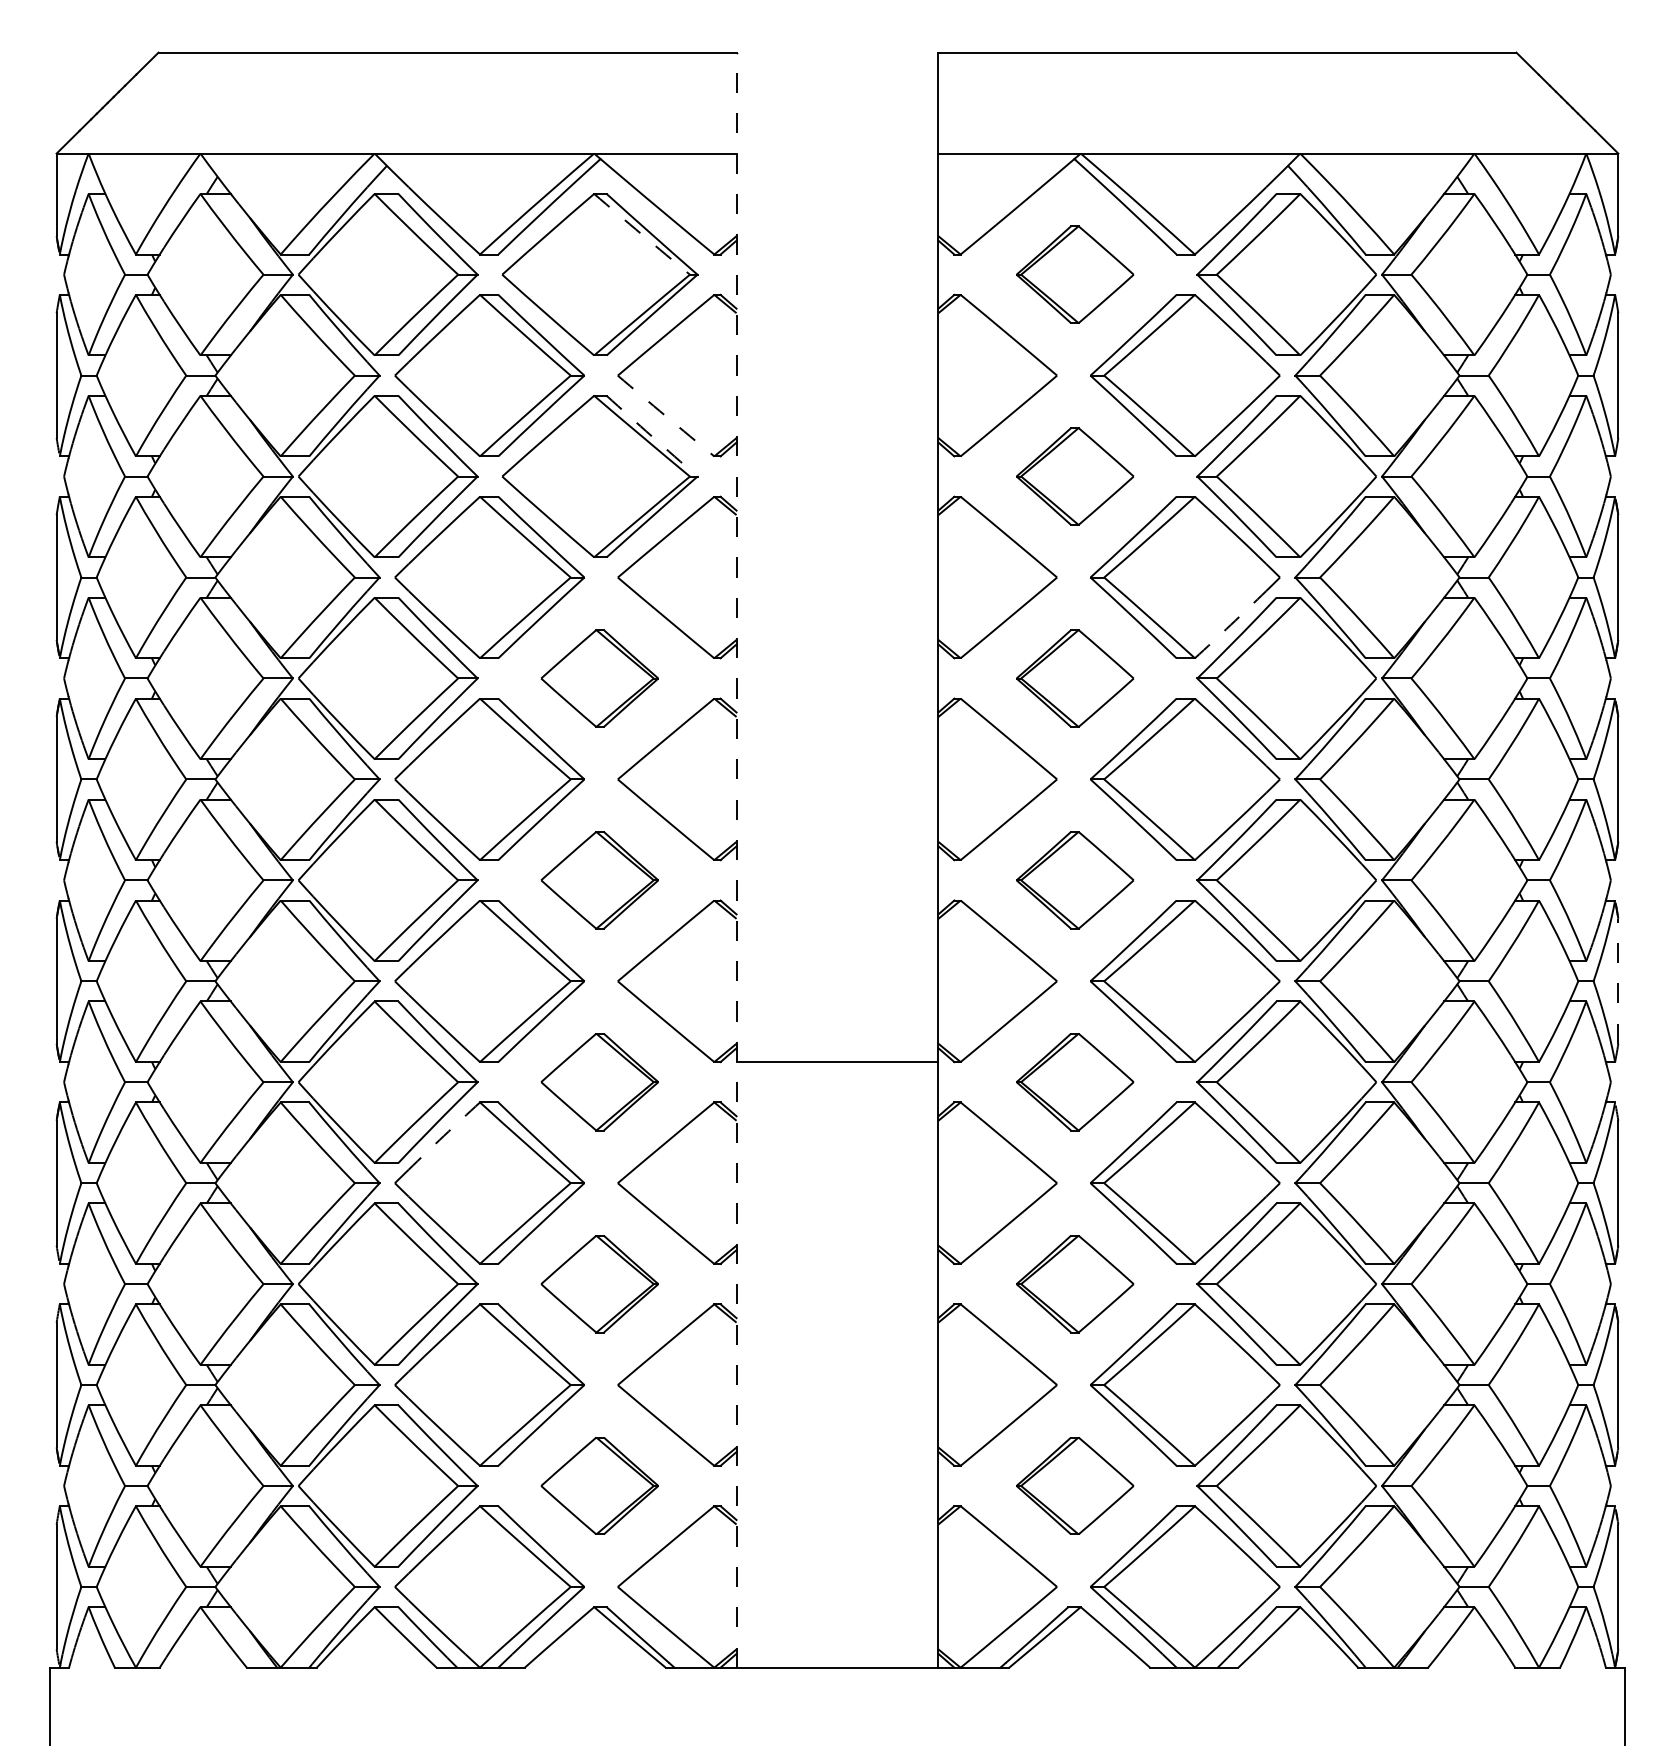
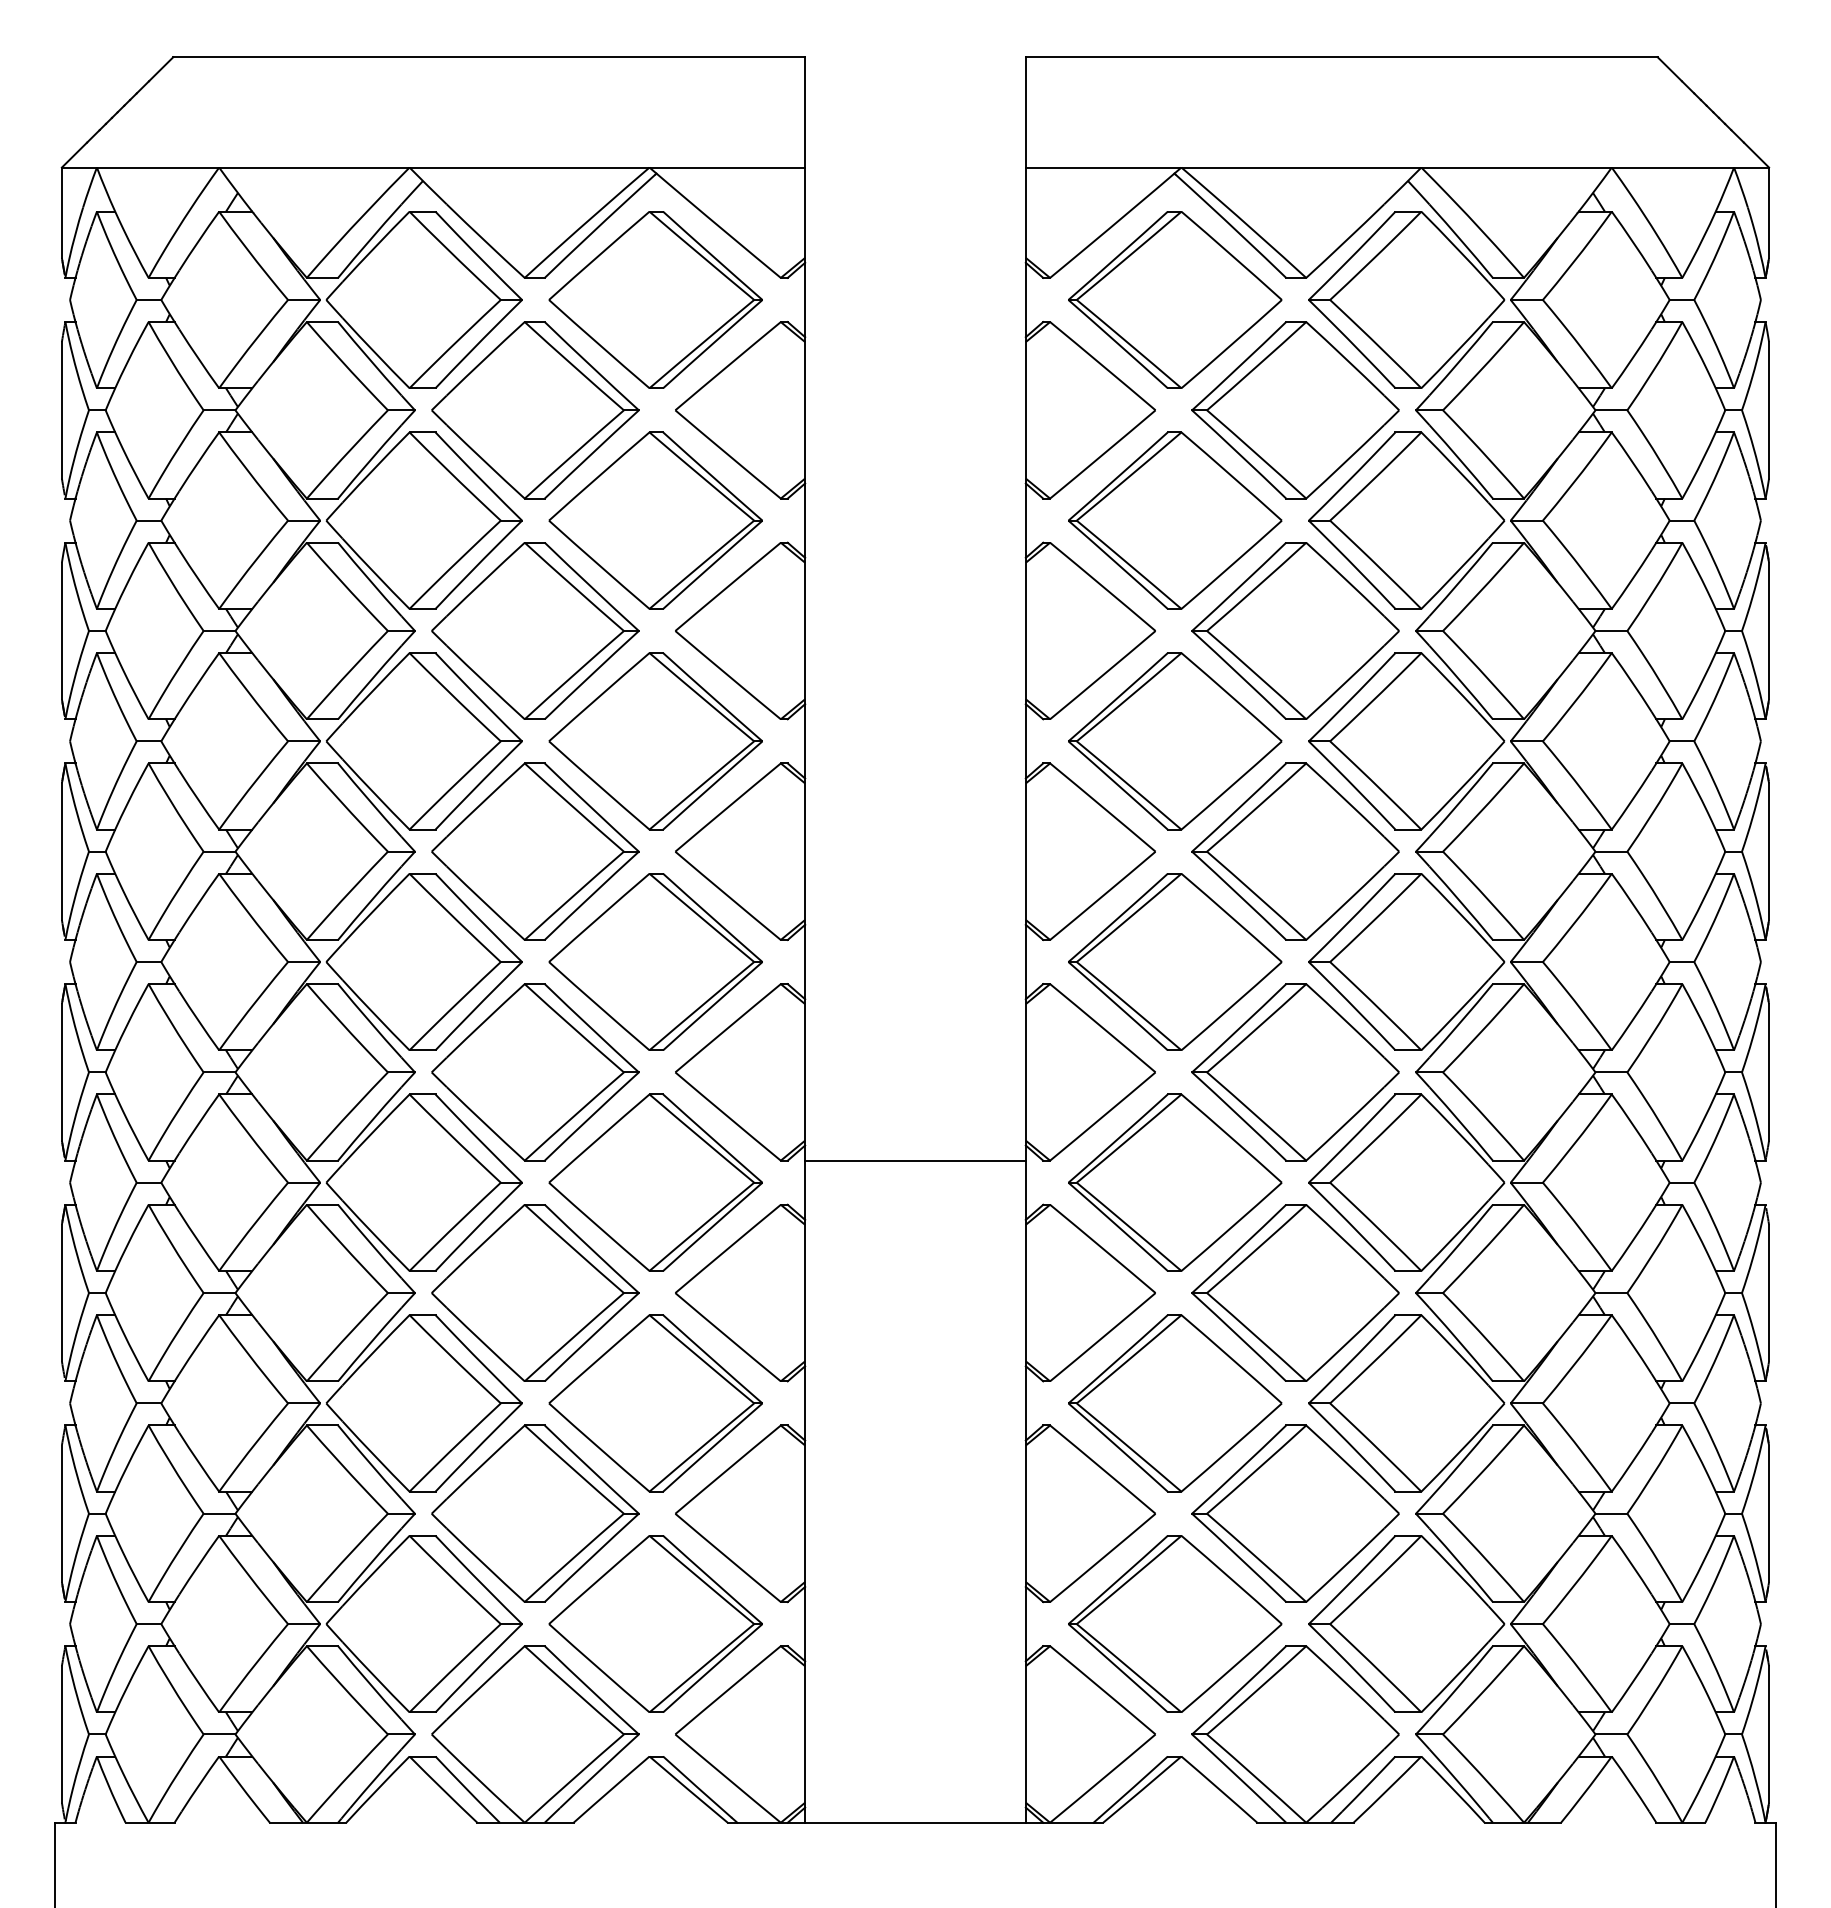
arc: (641, 234) -> (701, 256), dashed -> solid
part: (1075, 274) -> (1175, 299), size x1.67
arc: (665, 416) -> (727, 454), dashed -> solid
arc: (651, 436) -> (712, 476), dashed -> solid
part: (1075, 476) -> (1175, 520), size x1.67
arc: (1230, 624) -> (1345, 682), dashed -> solid
part: (599, 678) -> (655, 741), size x1.67
part: (1075, 678) -> (1175, 741), size x1.67
line: (736, 859) -> (805, 939), dashed -> solid
part: (599, 879) -> (655, 961), size x1.67
part: (1075, 879) -> (1175, 961), size x1.67
line: (1618, 980) -> (1769, 1071), dashed -> solid
part: (599, 1082) -> (655, 1182), size x1.67
part: (1075, 1082) -> (1175, 1182), size x1.67
arc: (444, 1136) -> (485, 1241), dashed -> solid
part: (599, 1284) -> (655, 1403), size x1.67
part: (1075, 1284) -> (1175, 1403), size x1.67
part: (599, 1485) -> (655, 1623), size x1.67
part: (1075, 1485) -> (1175, 1623), size x1.67

